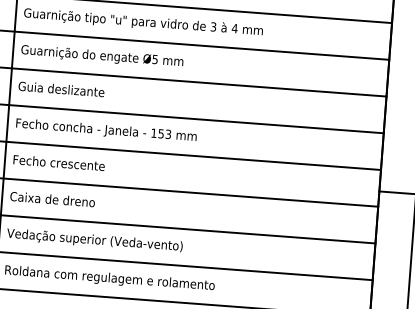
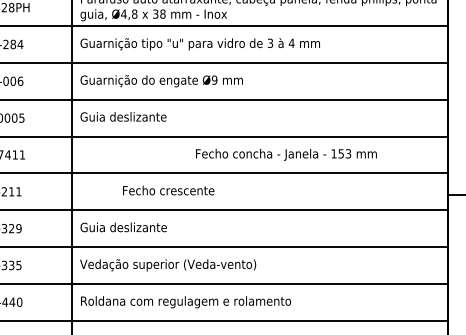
text: (155, 58) -> (214, 79), Ø5 -> Ø9
text: (106, 130) -> (286, 154), moved
text: (58, 162) -> (168, 190), moved
text: (55, 199) -> (125, 227), Caixa de dreno -> Guia deslizante

